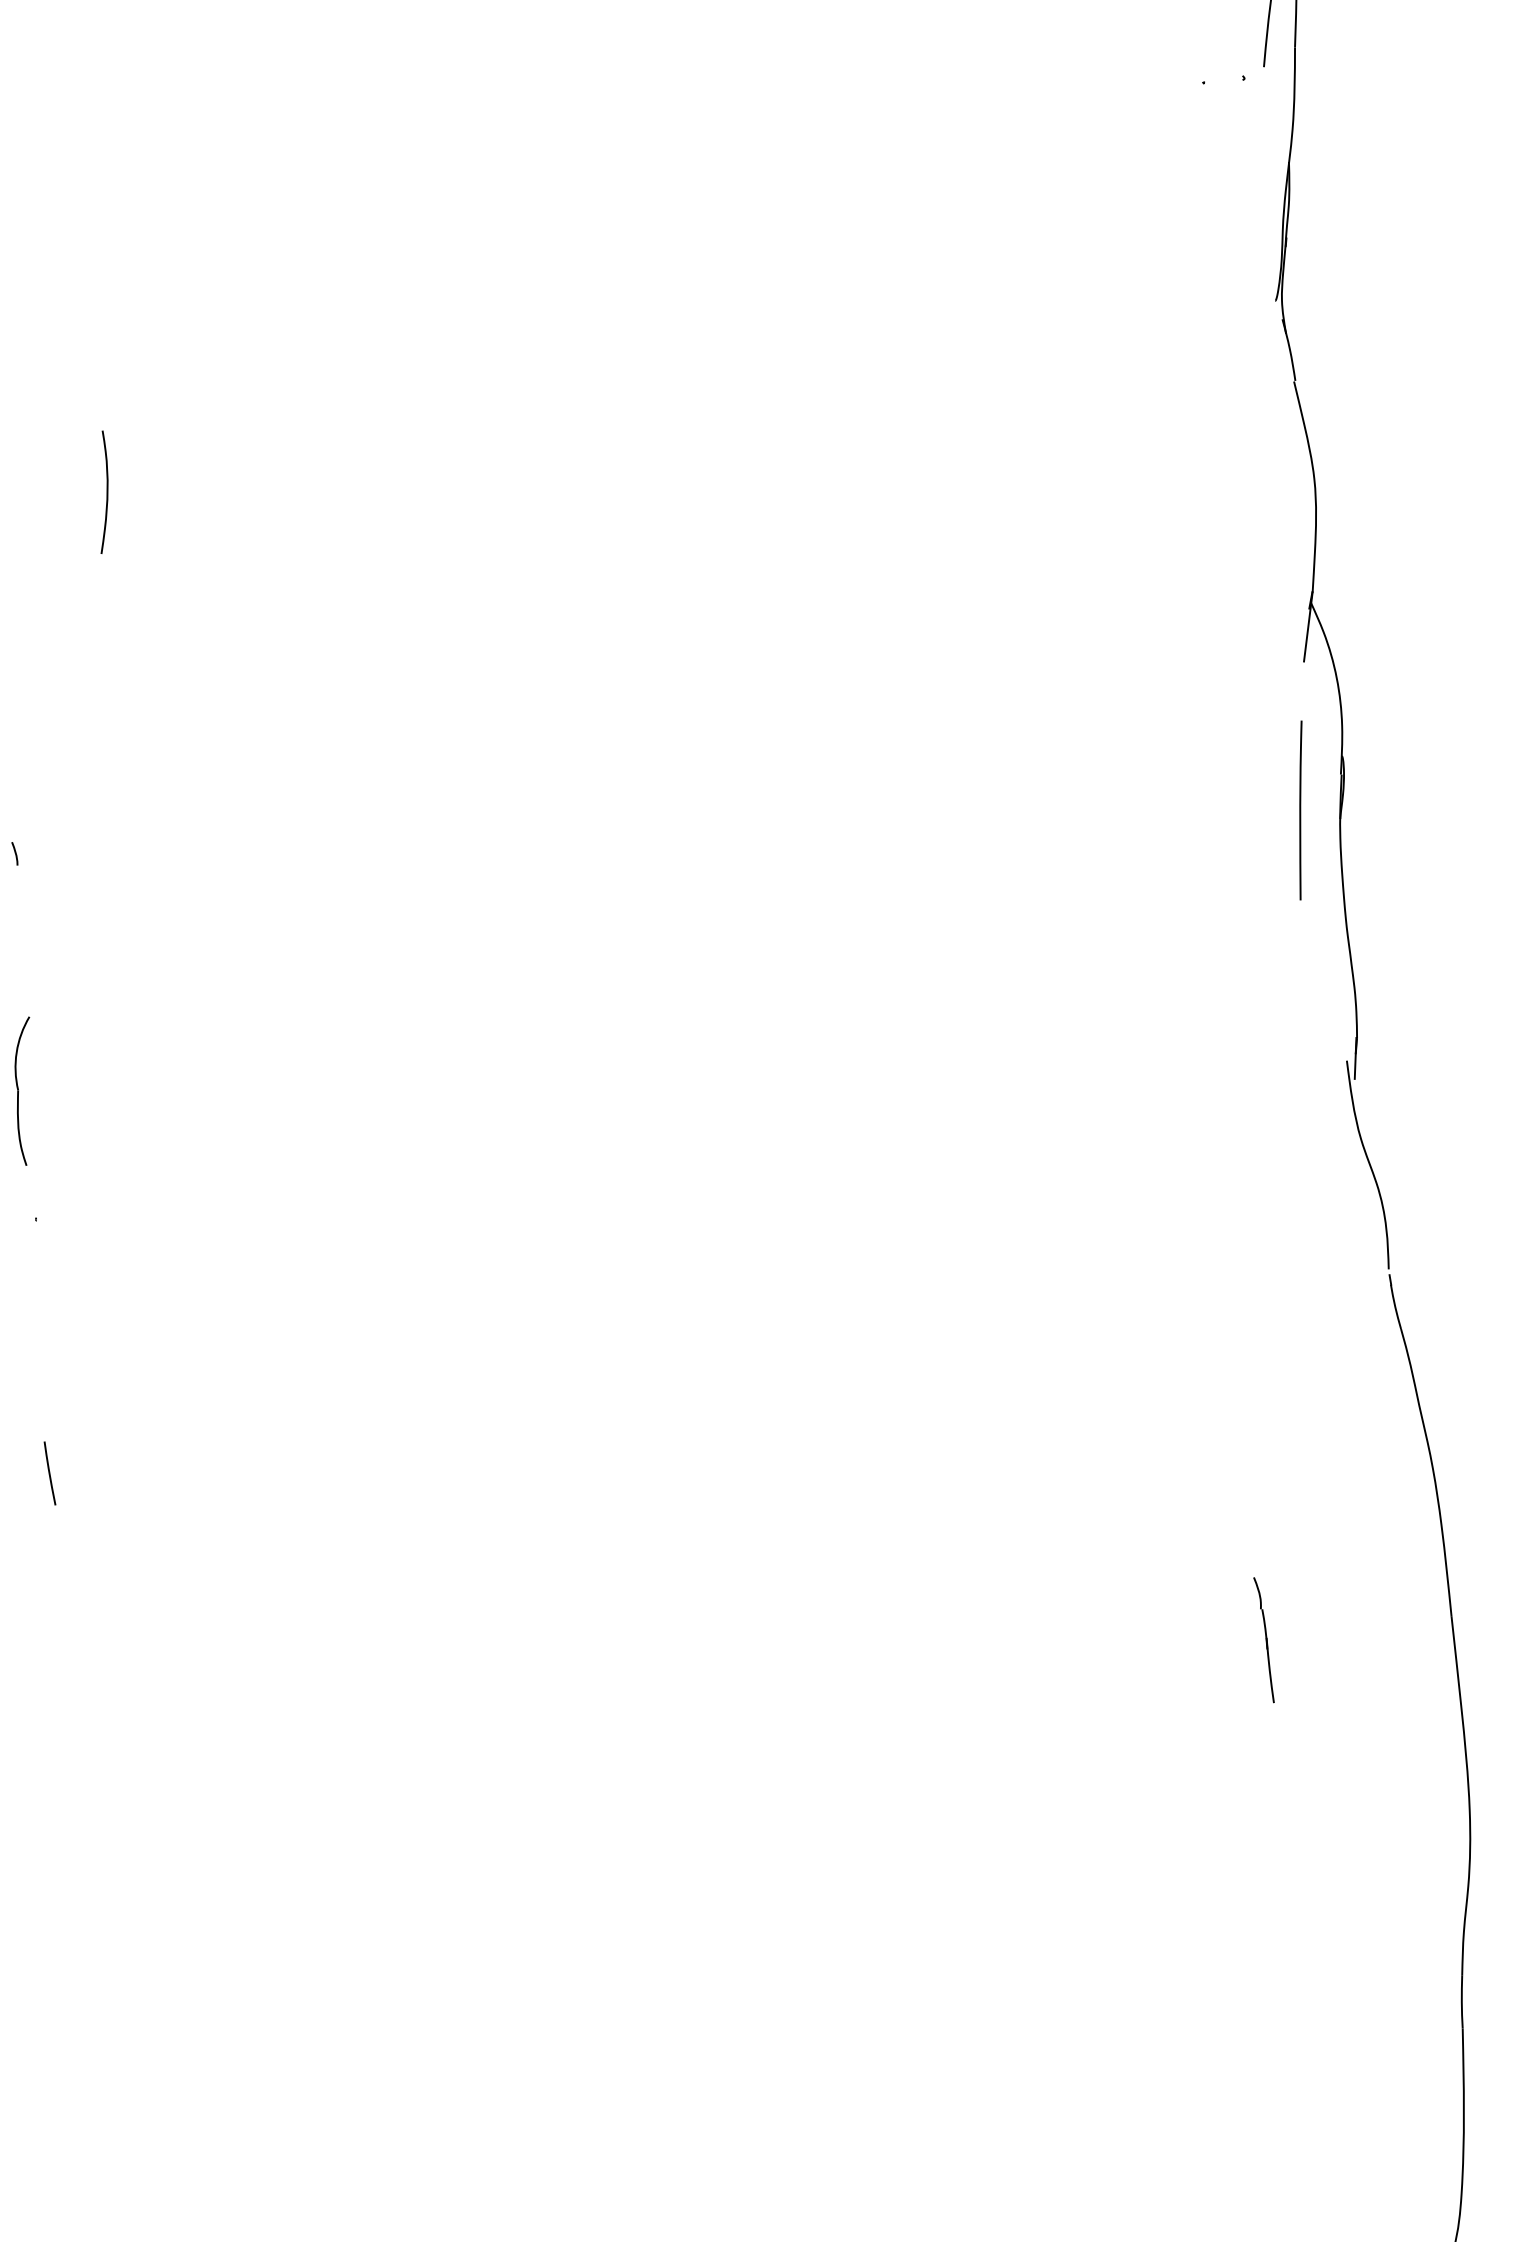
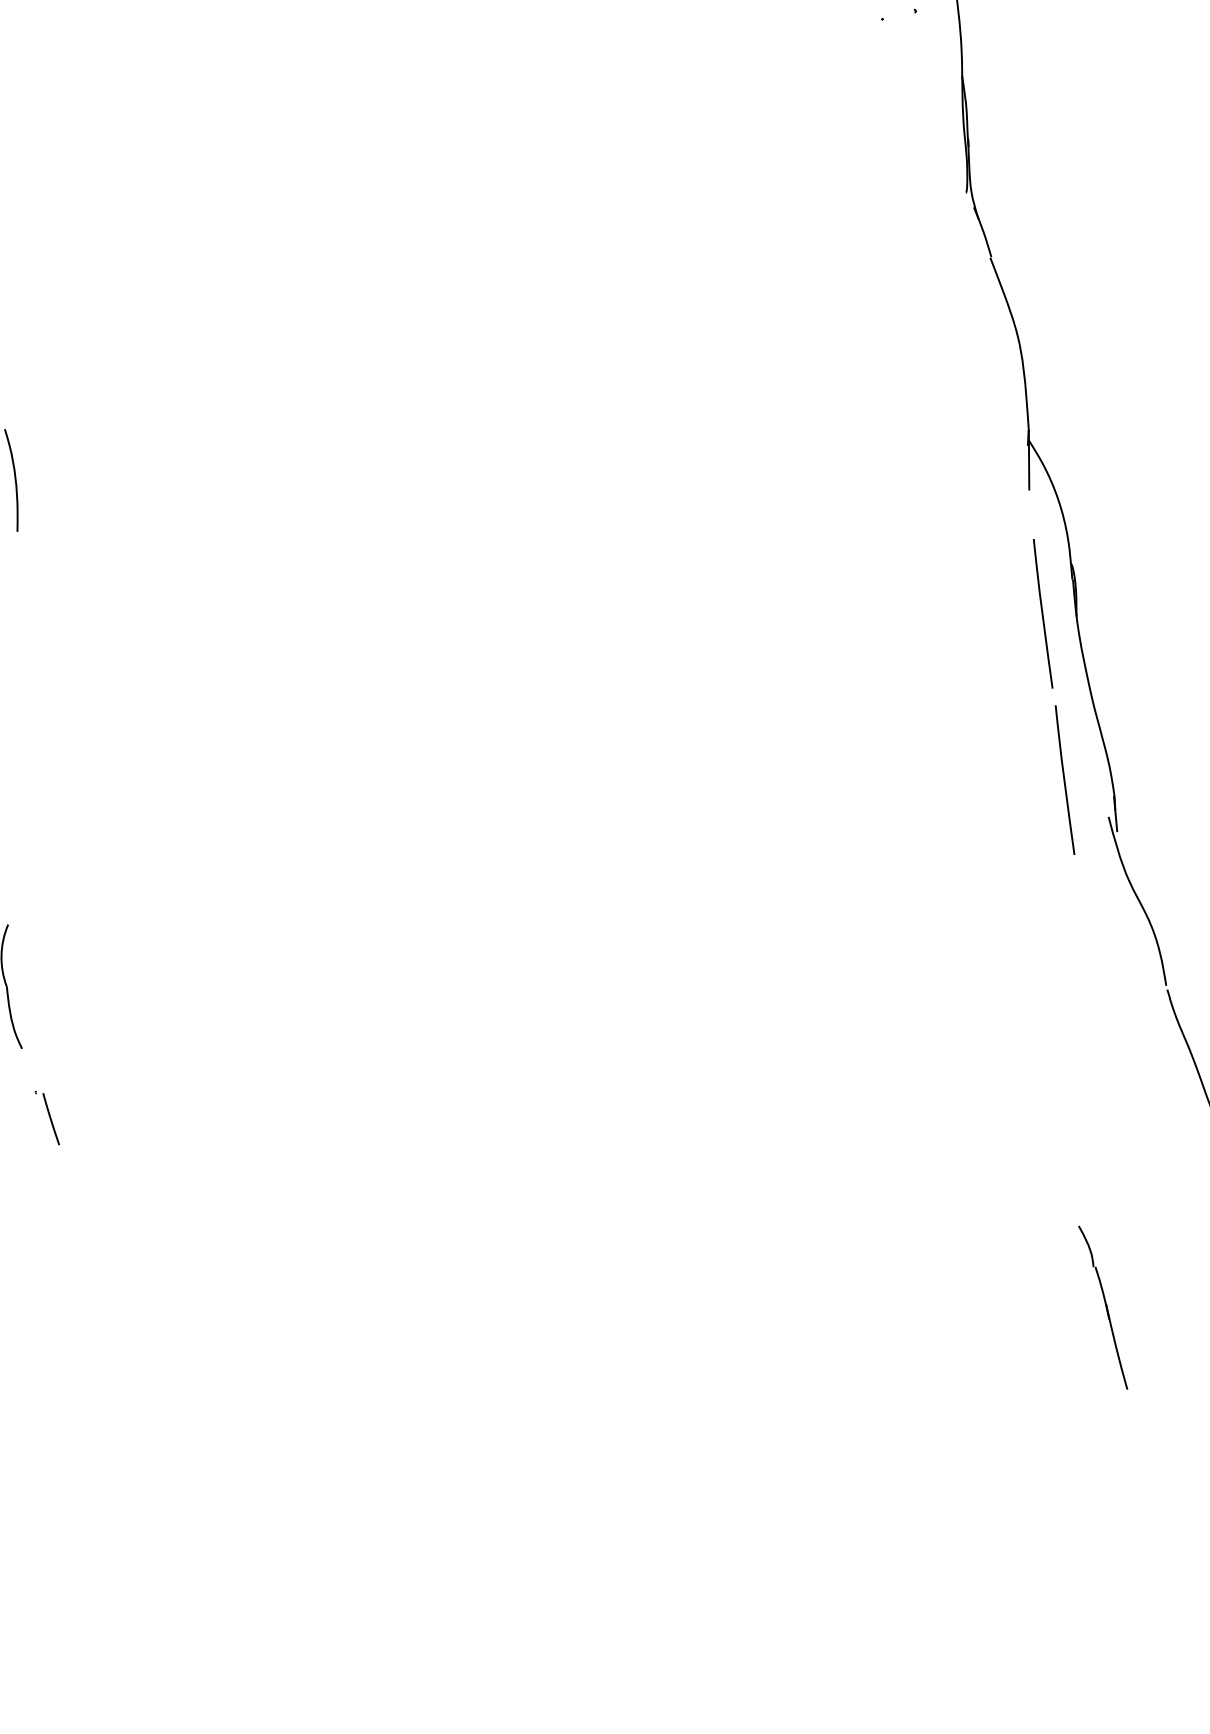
line: (1300, 1010) -> (1064, 780), added
line: (49, 1473) -> (50, 1119), moved
part: (1263, 1640) -> (1102, 1308), size x1.6

